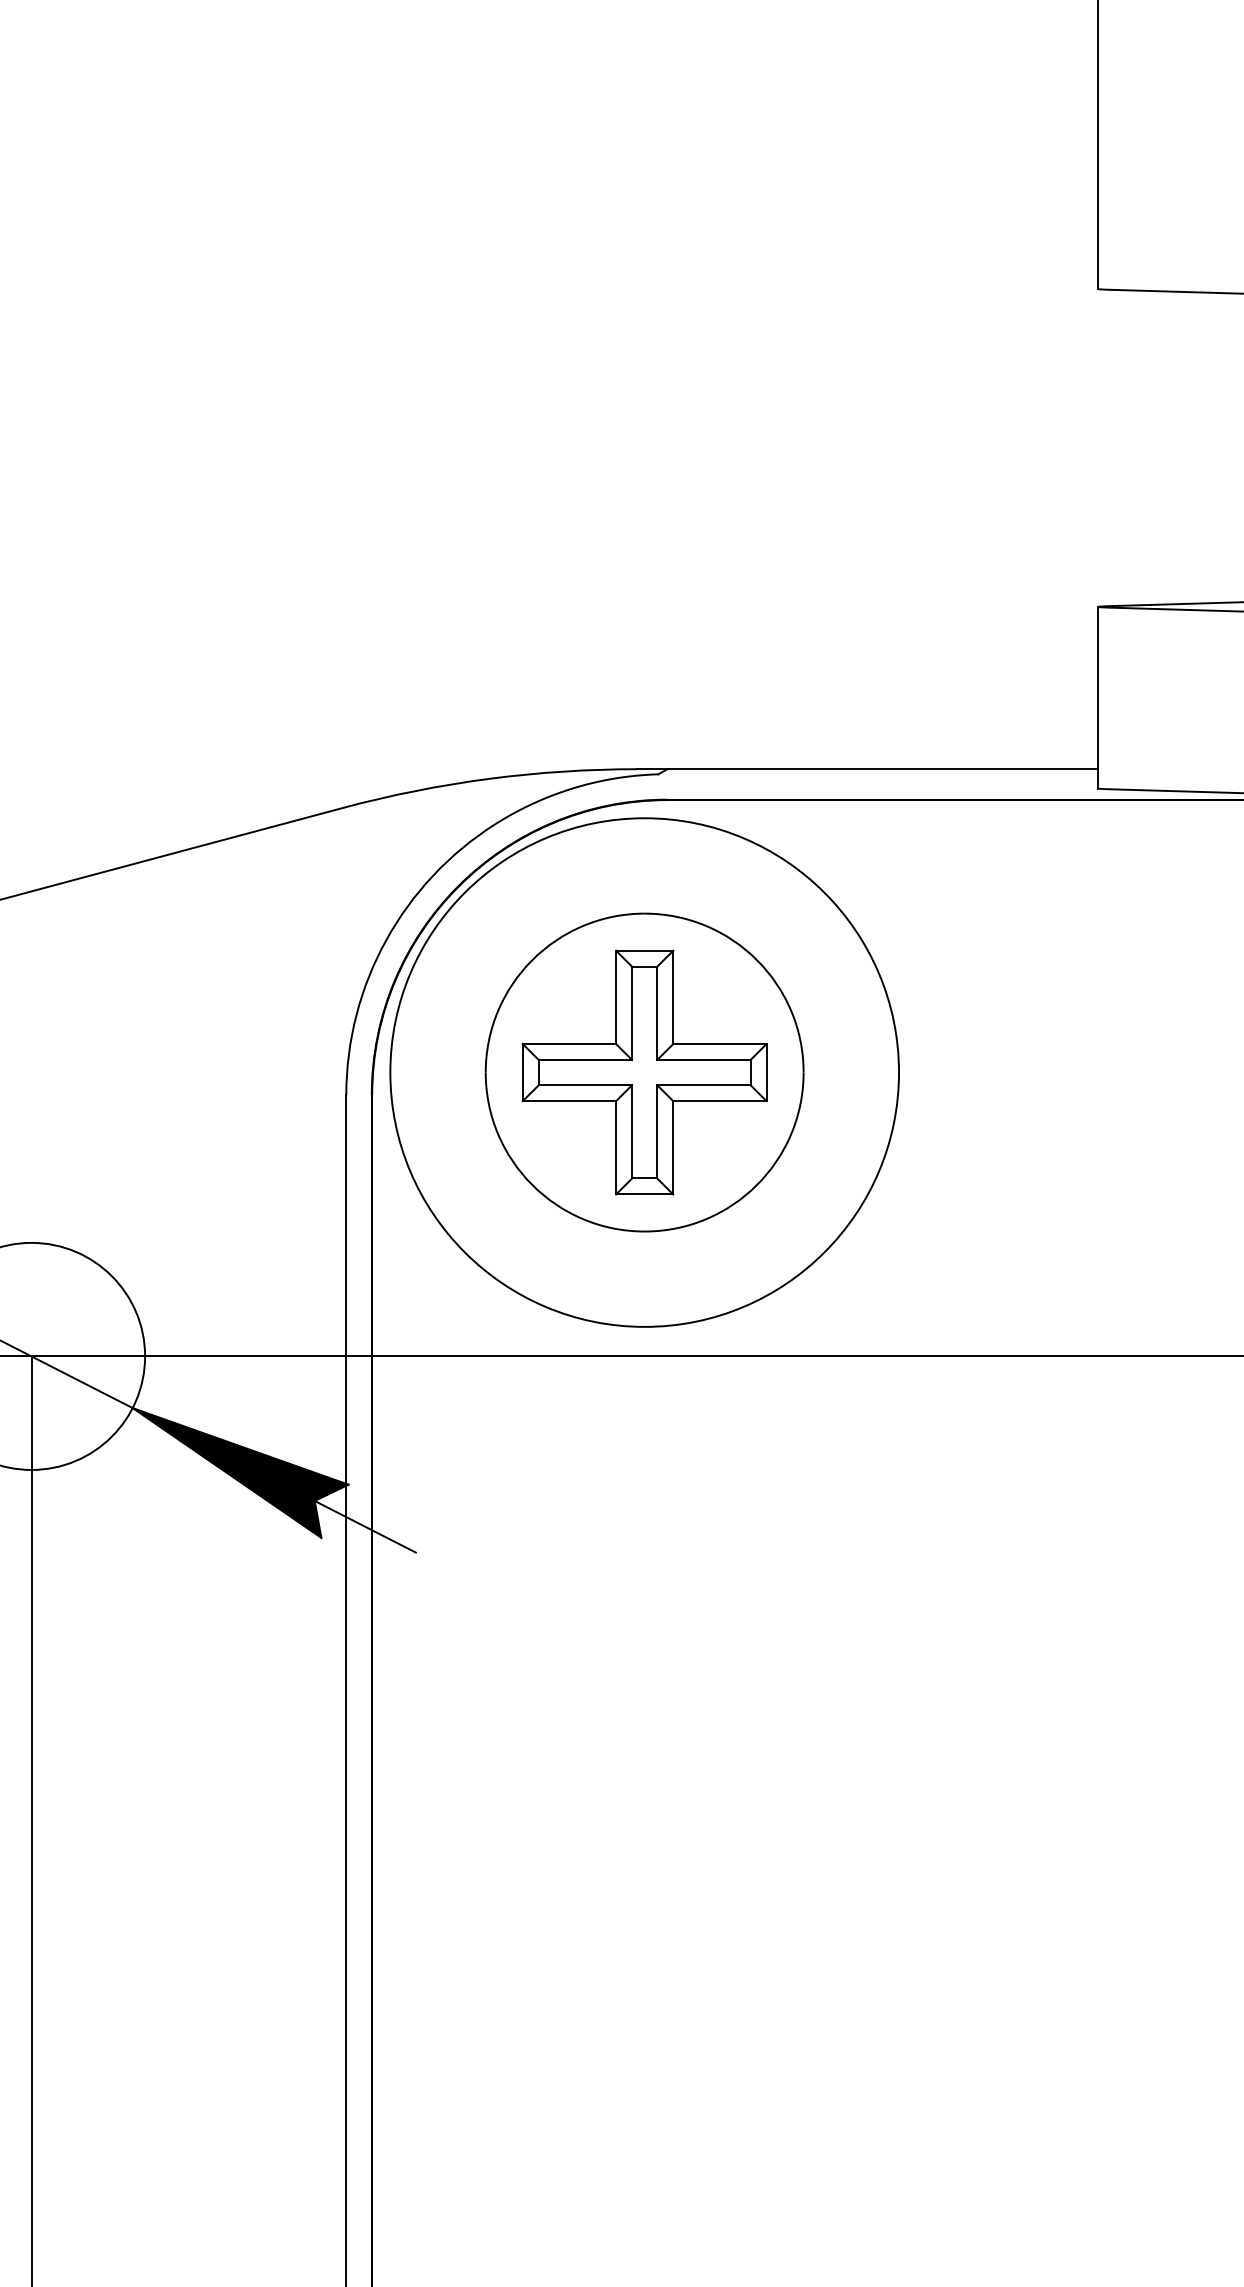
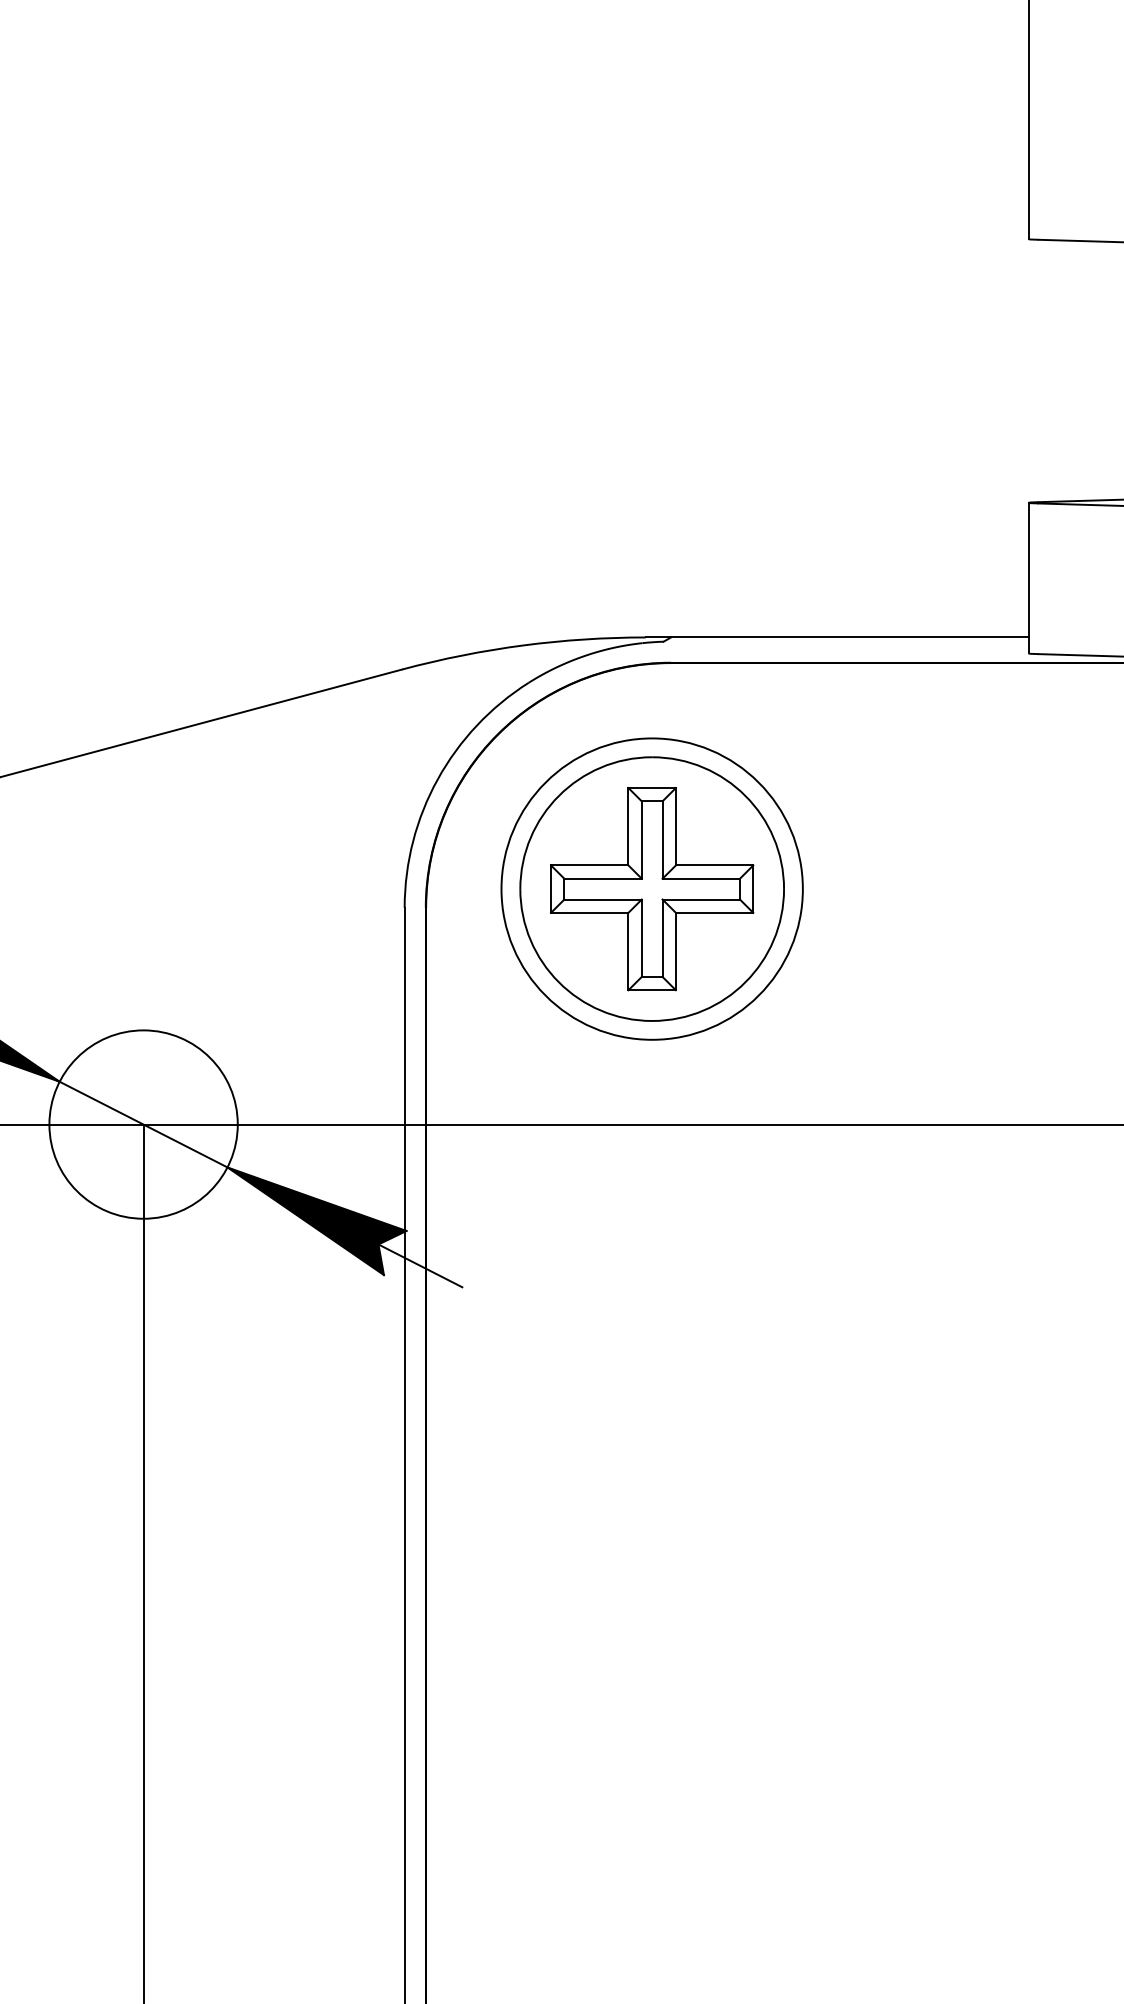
circle: (643, 1071) -> (651, 888), size x0.71

